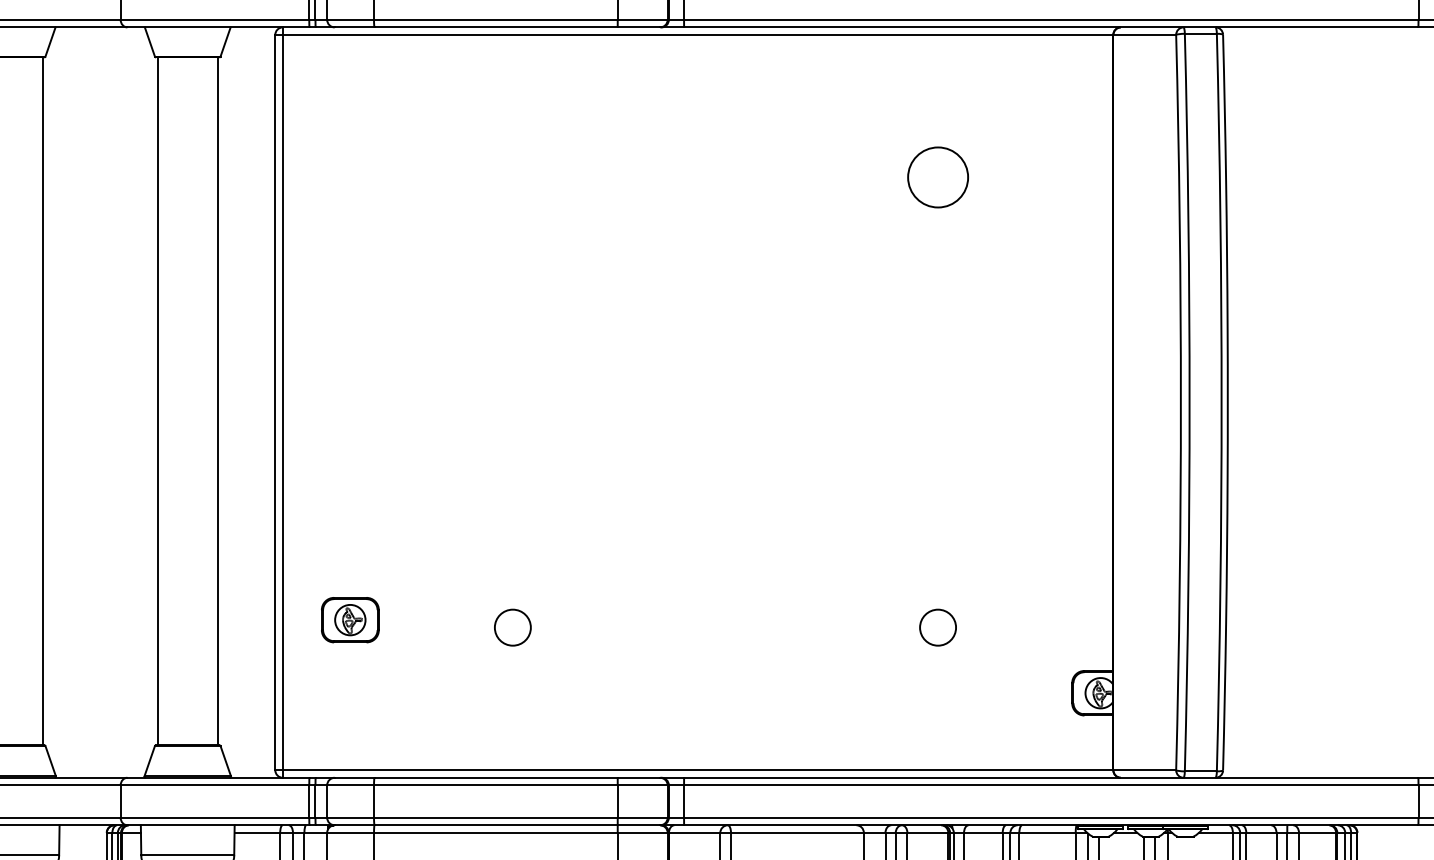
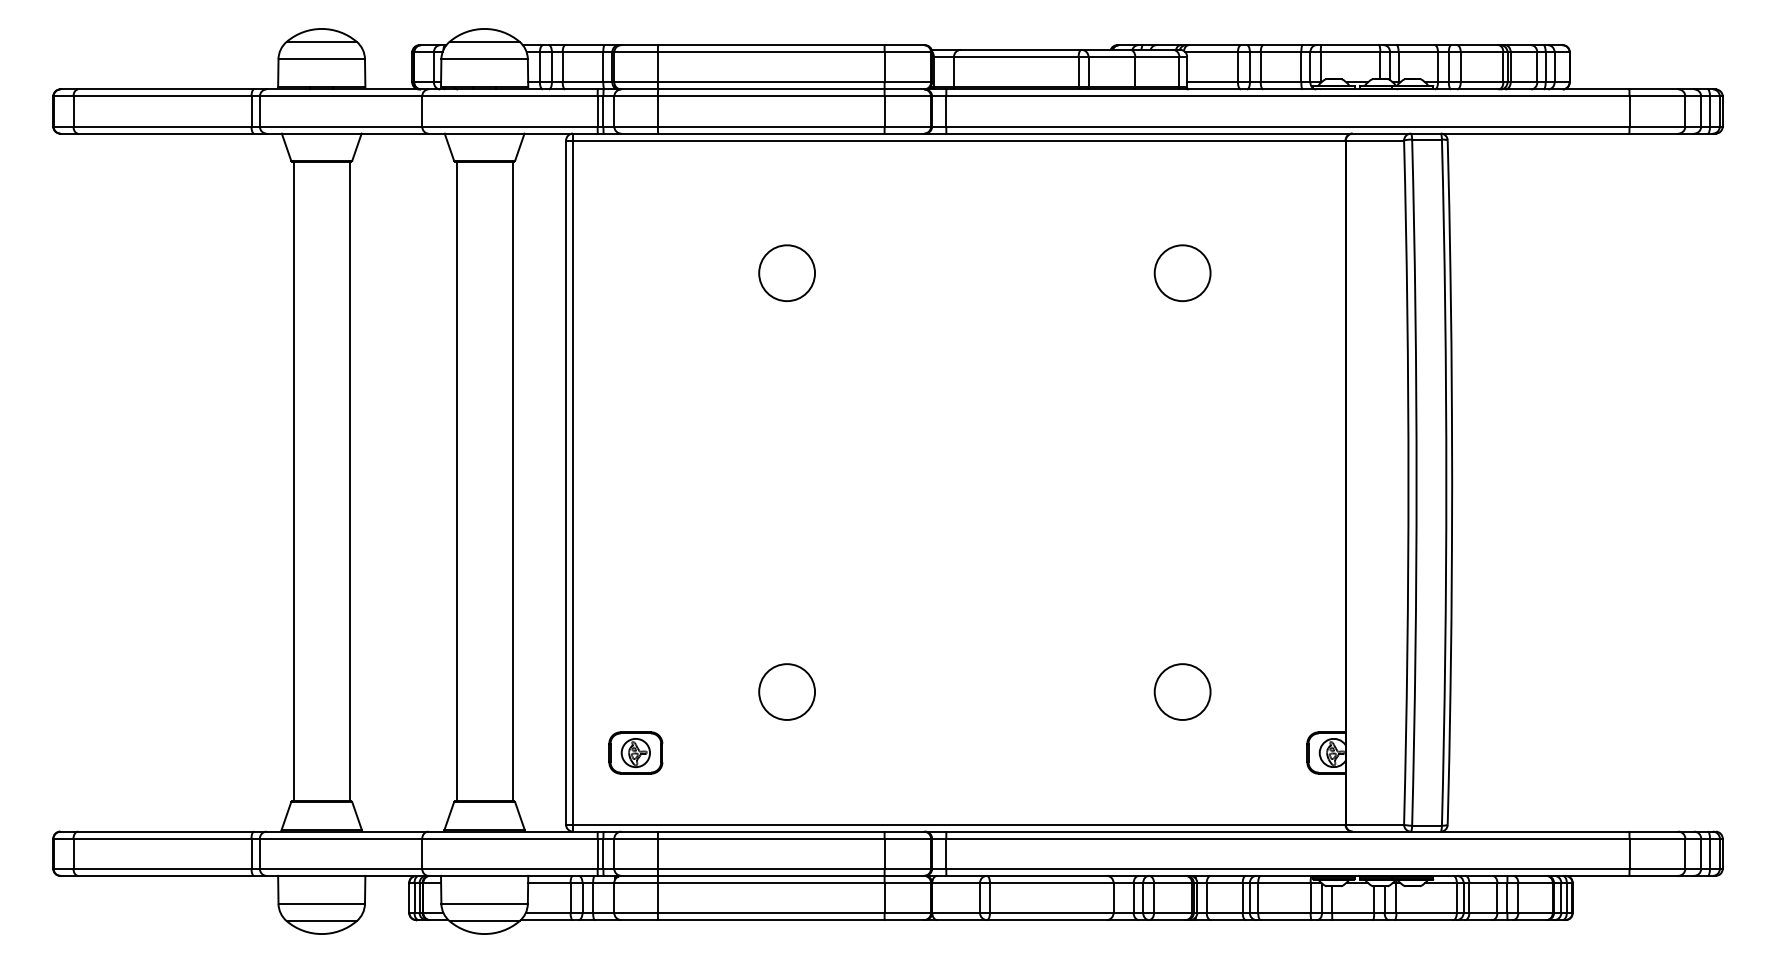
circle: (512, 176) -> (786, 272), added
part: (349, 619) -> (635, 752), moved
circle: (512, 627) -> (786, 691), size x1.67
circle: (937, 627) -> (1182, 691), size x1.67

